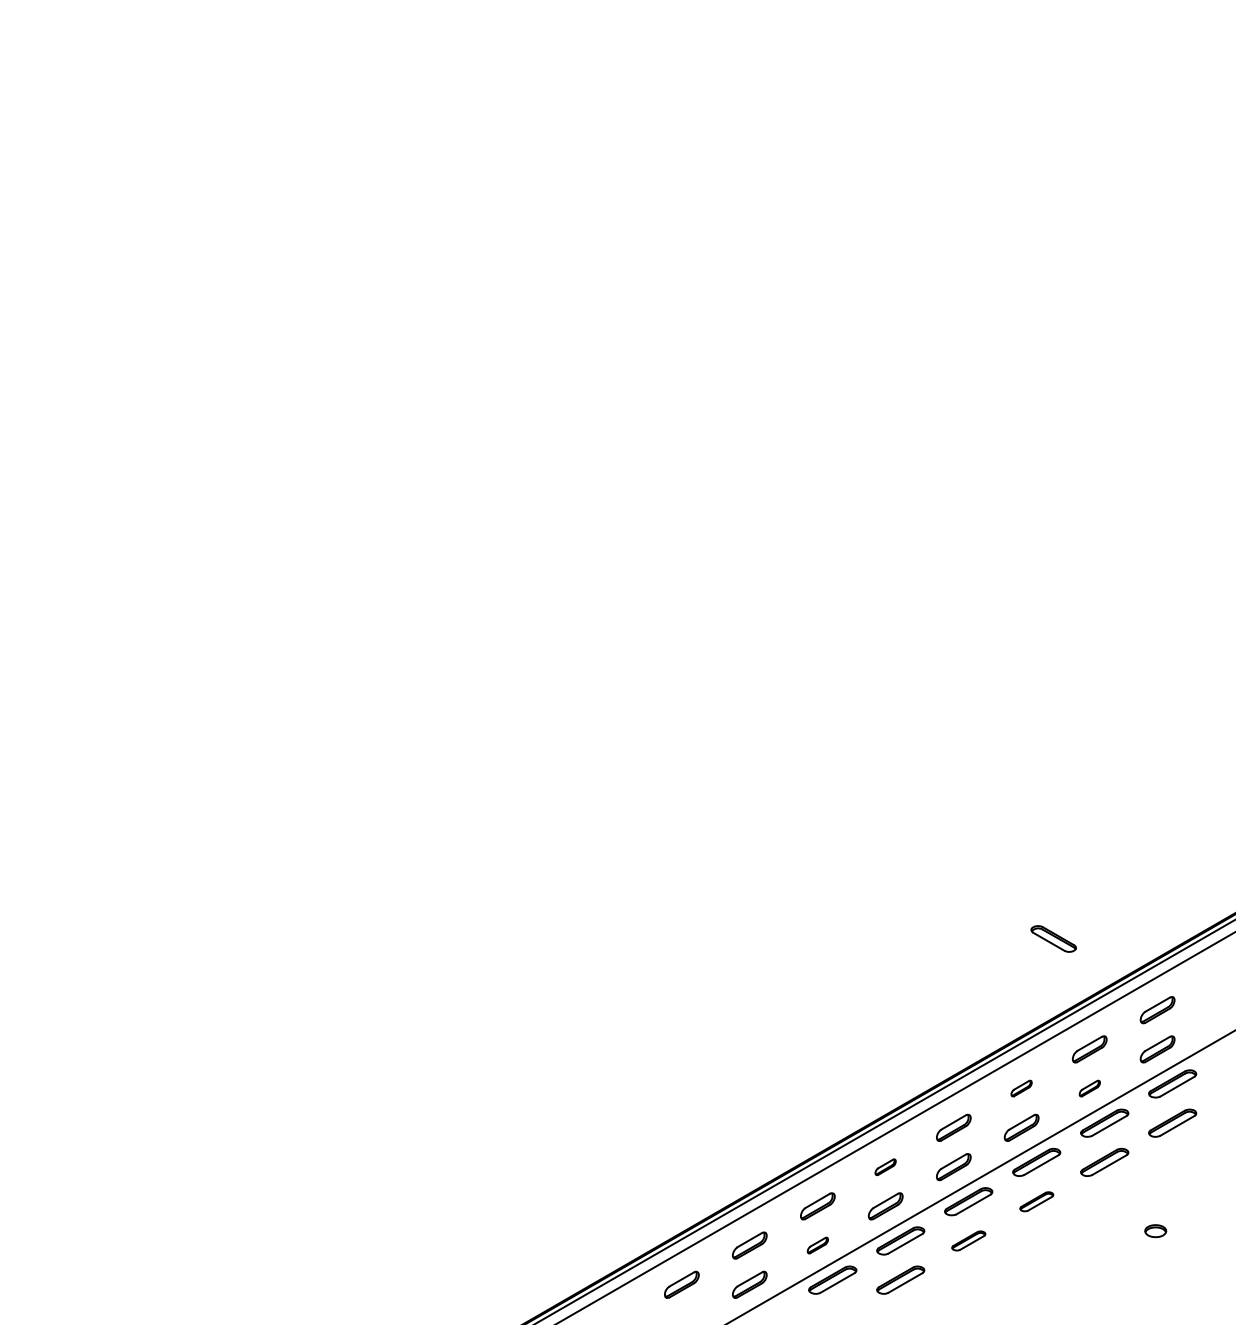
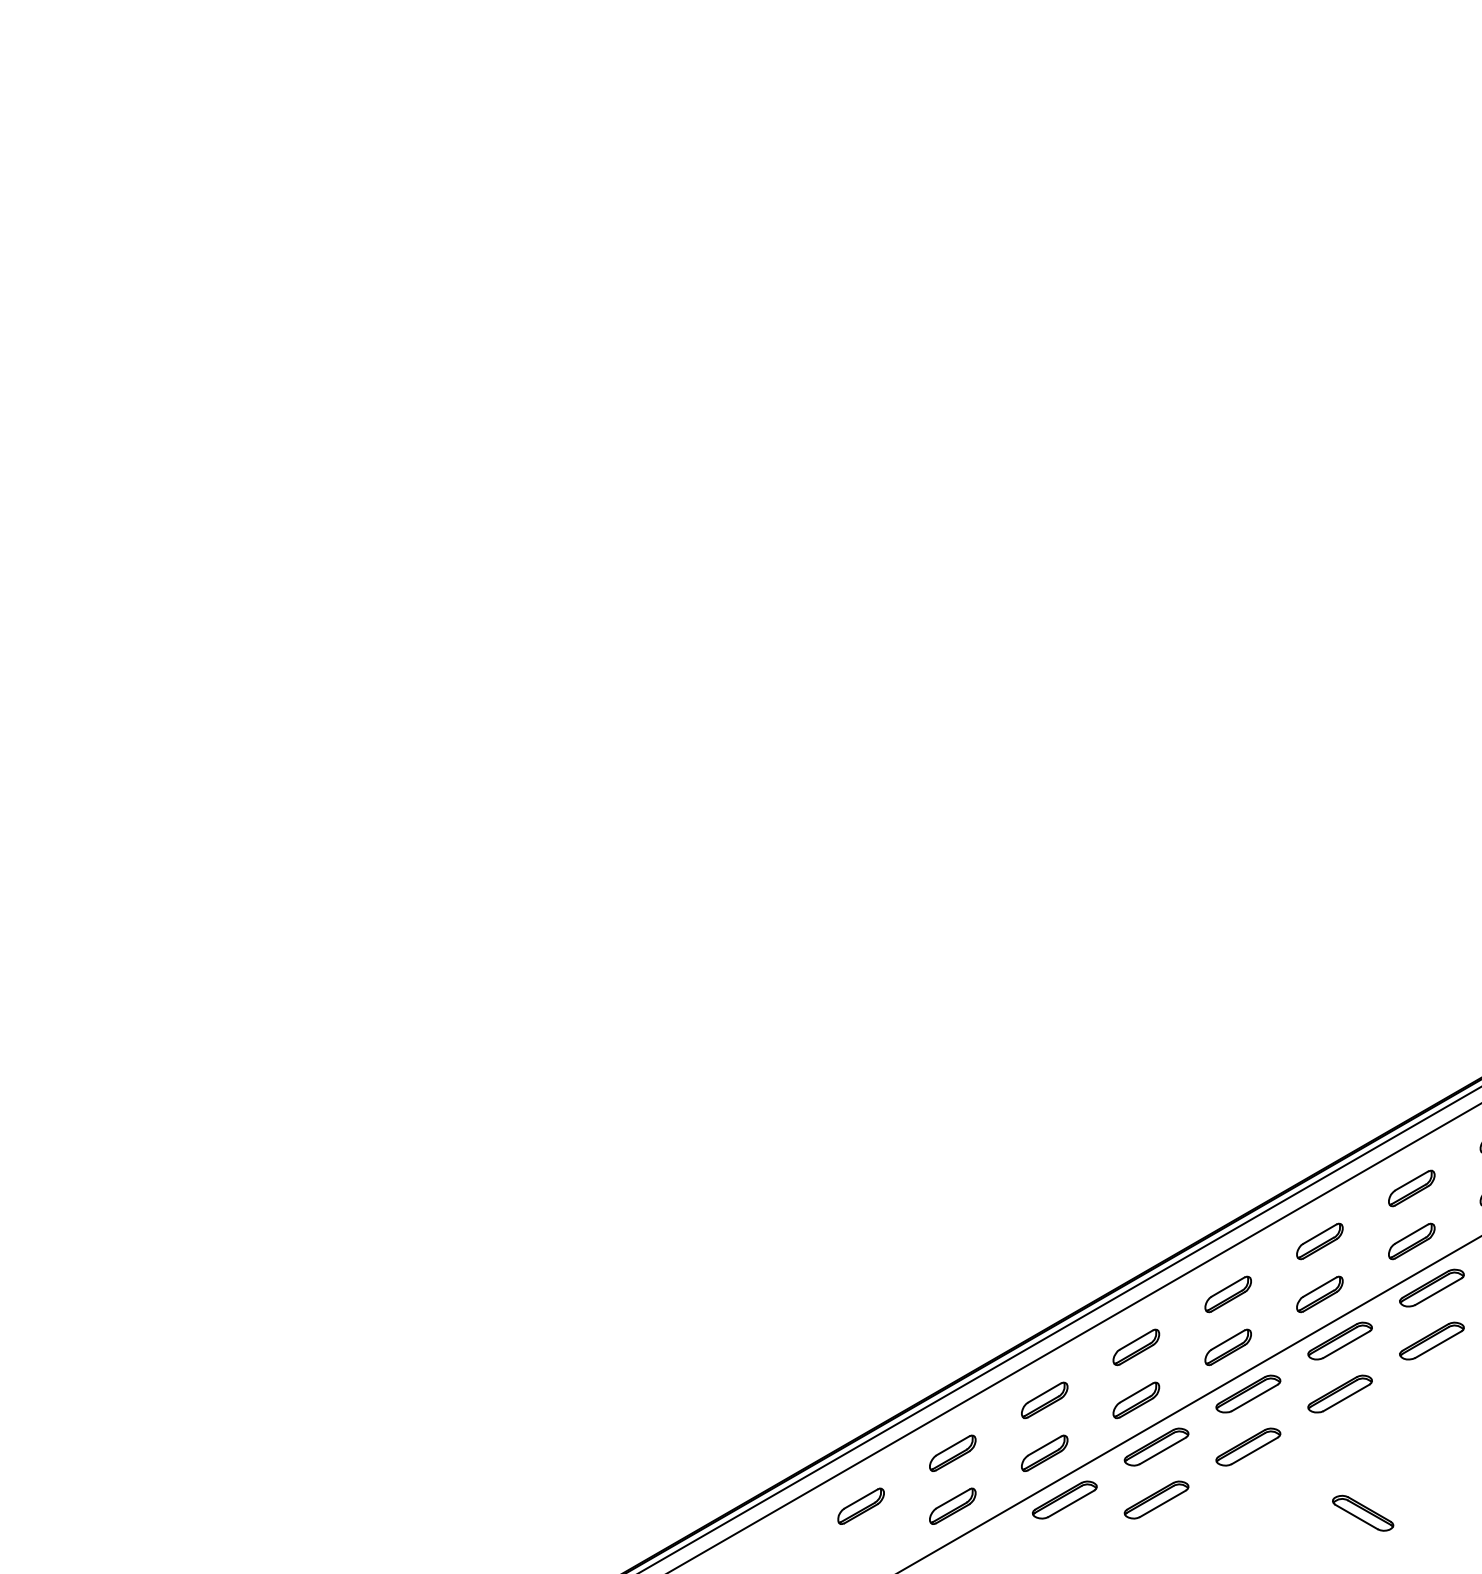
part: (1053, 938) -> (1362, 1512), moved
part: (1021, 1088) -> (1319, 1241), size x1.67
part: (1089, 1088) -> (1411, 1241), size x1.67
part: (885, 1167) -> (1136, 1347), size x1.67
part: (1036, 1201) -> (1339, 1393), size x1.43
part: (968, 1240) -> (1248, 1446), size x1.43
part: (817, 1245) -> (1044, 1453), size x1.67

